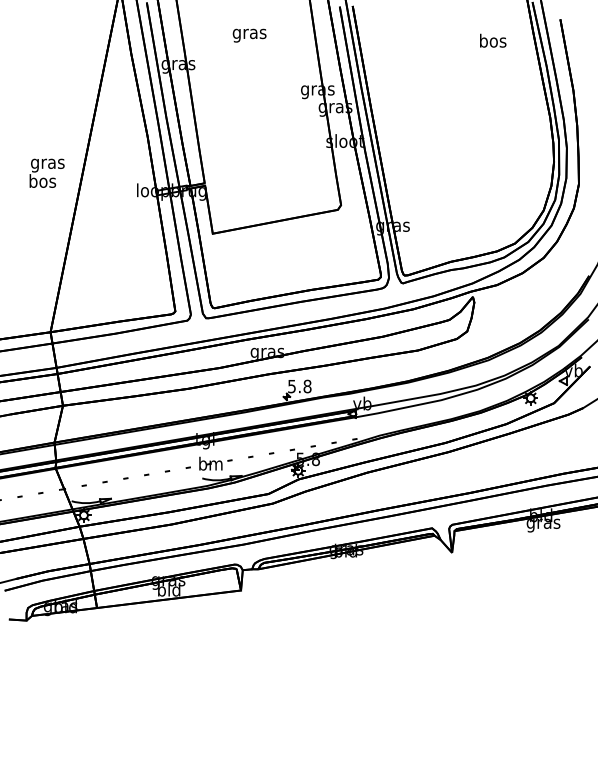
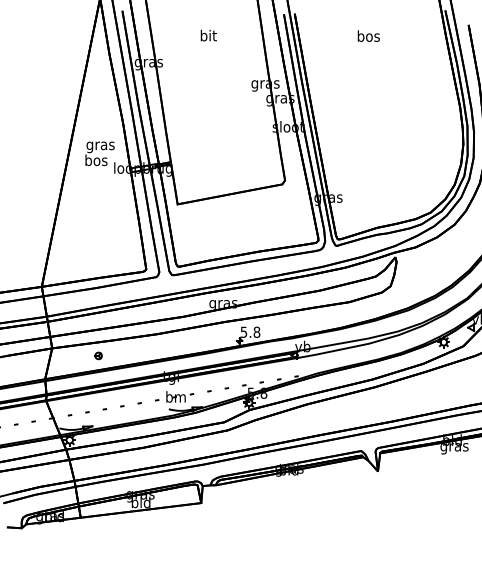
text: (249, 33) -> (208, 36), gras -> bit
text: (493, 40) -> (369, 35), moved
text: (46, 172) -> (99, 153), moved
part: (118, 414) -> (98, 355), added

